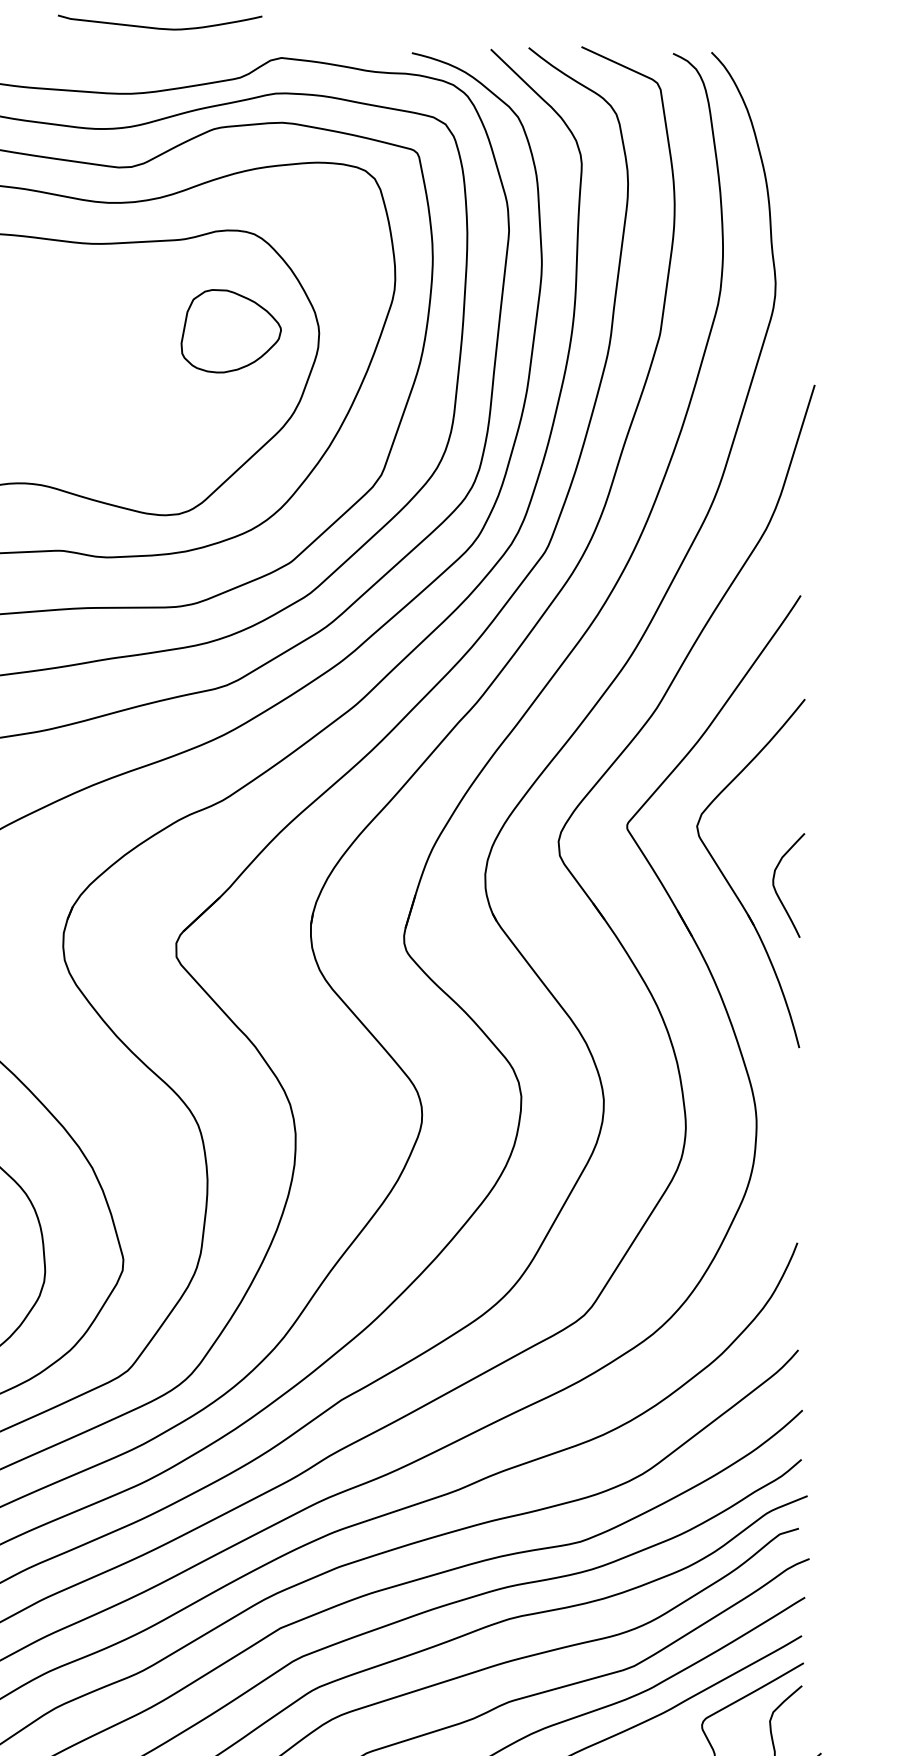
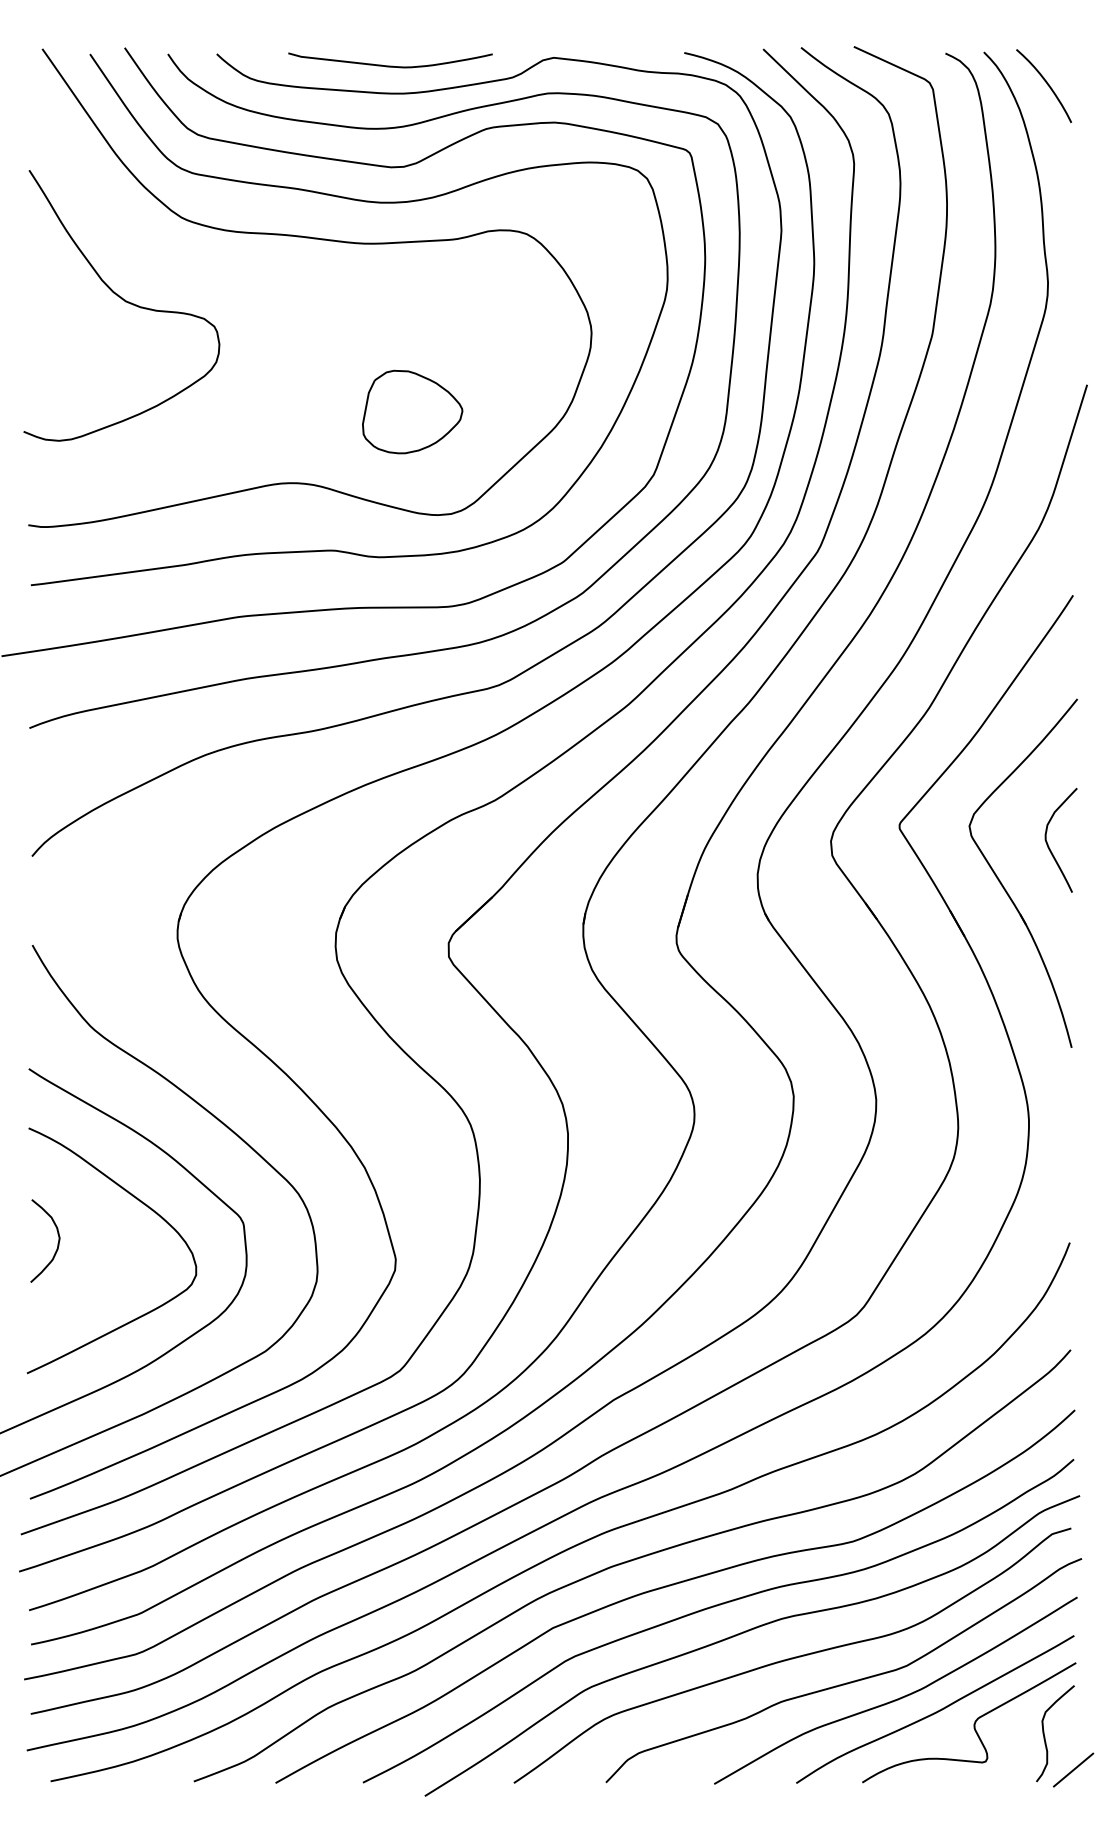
curve: (160, 27) -> (390, 65), moved
curve: (774, 83) -> (1046, 83), added
part: (231, 330) -> (412, 411), moved
curve: (776, 889) -> (1048, 844), moved

